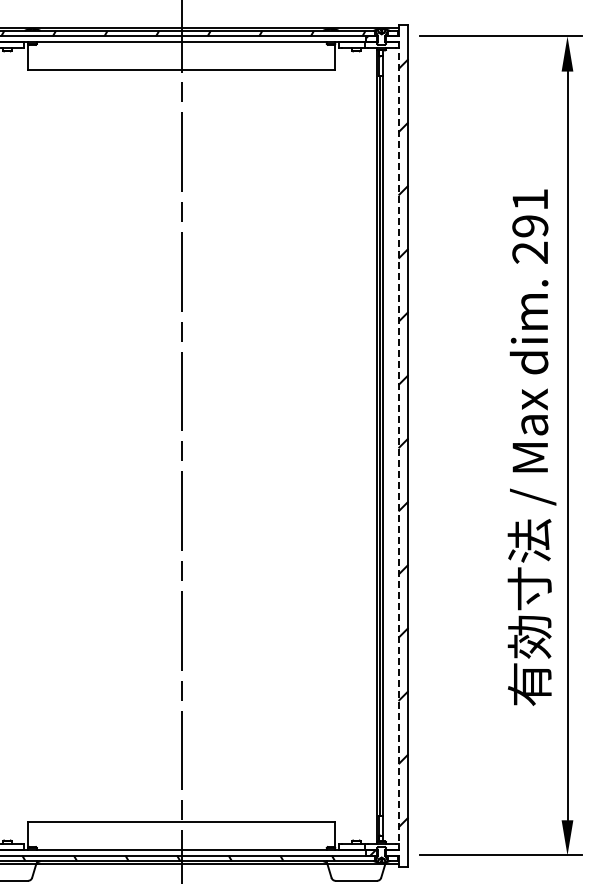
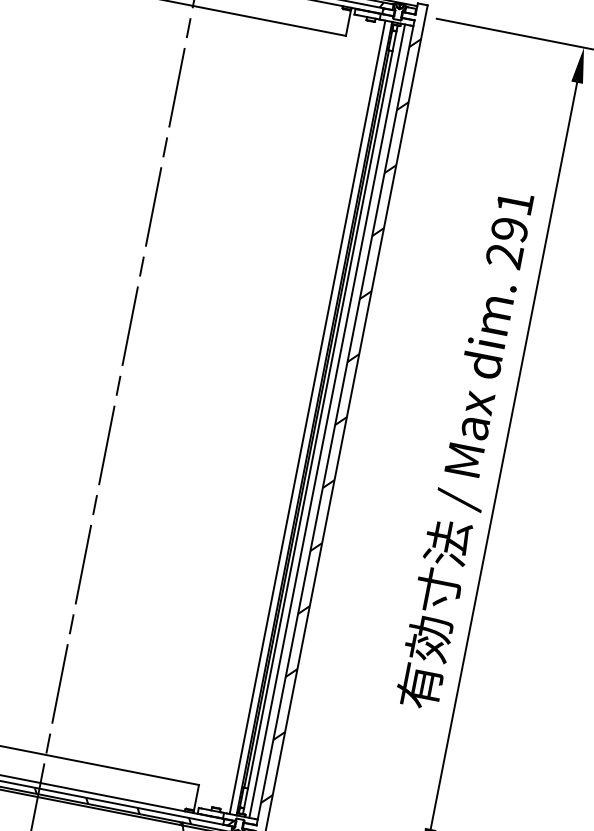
line: (370, 445) -> (307, 416), added
line: (390, 445) -> (327, 420), added
line: (398, 445) -> (335, 422), dashed -> solid

